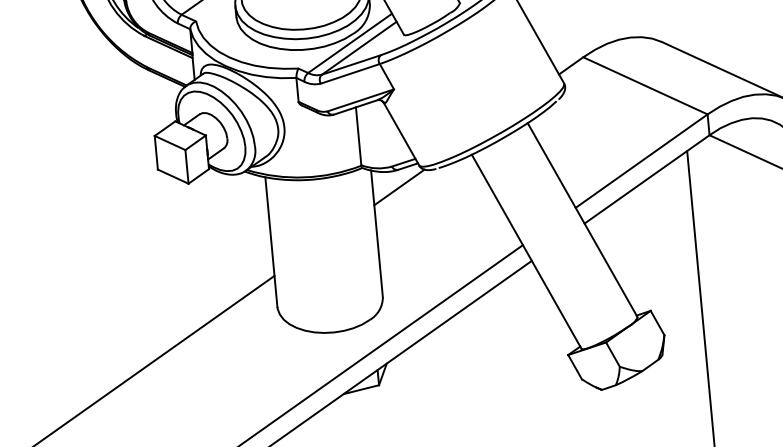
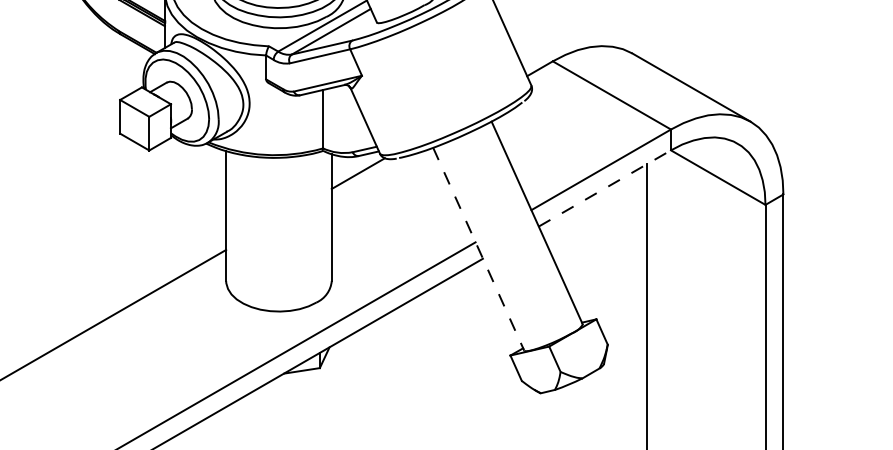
line: (647, 179) -> (605, 188), solid -> dashed
line: (526, 252) -> (478, 249), solid -> dashed

